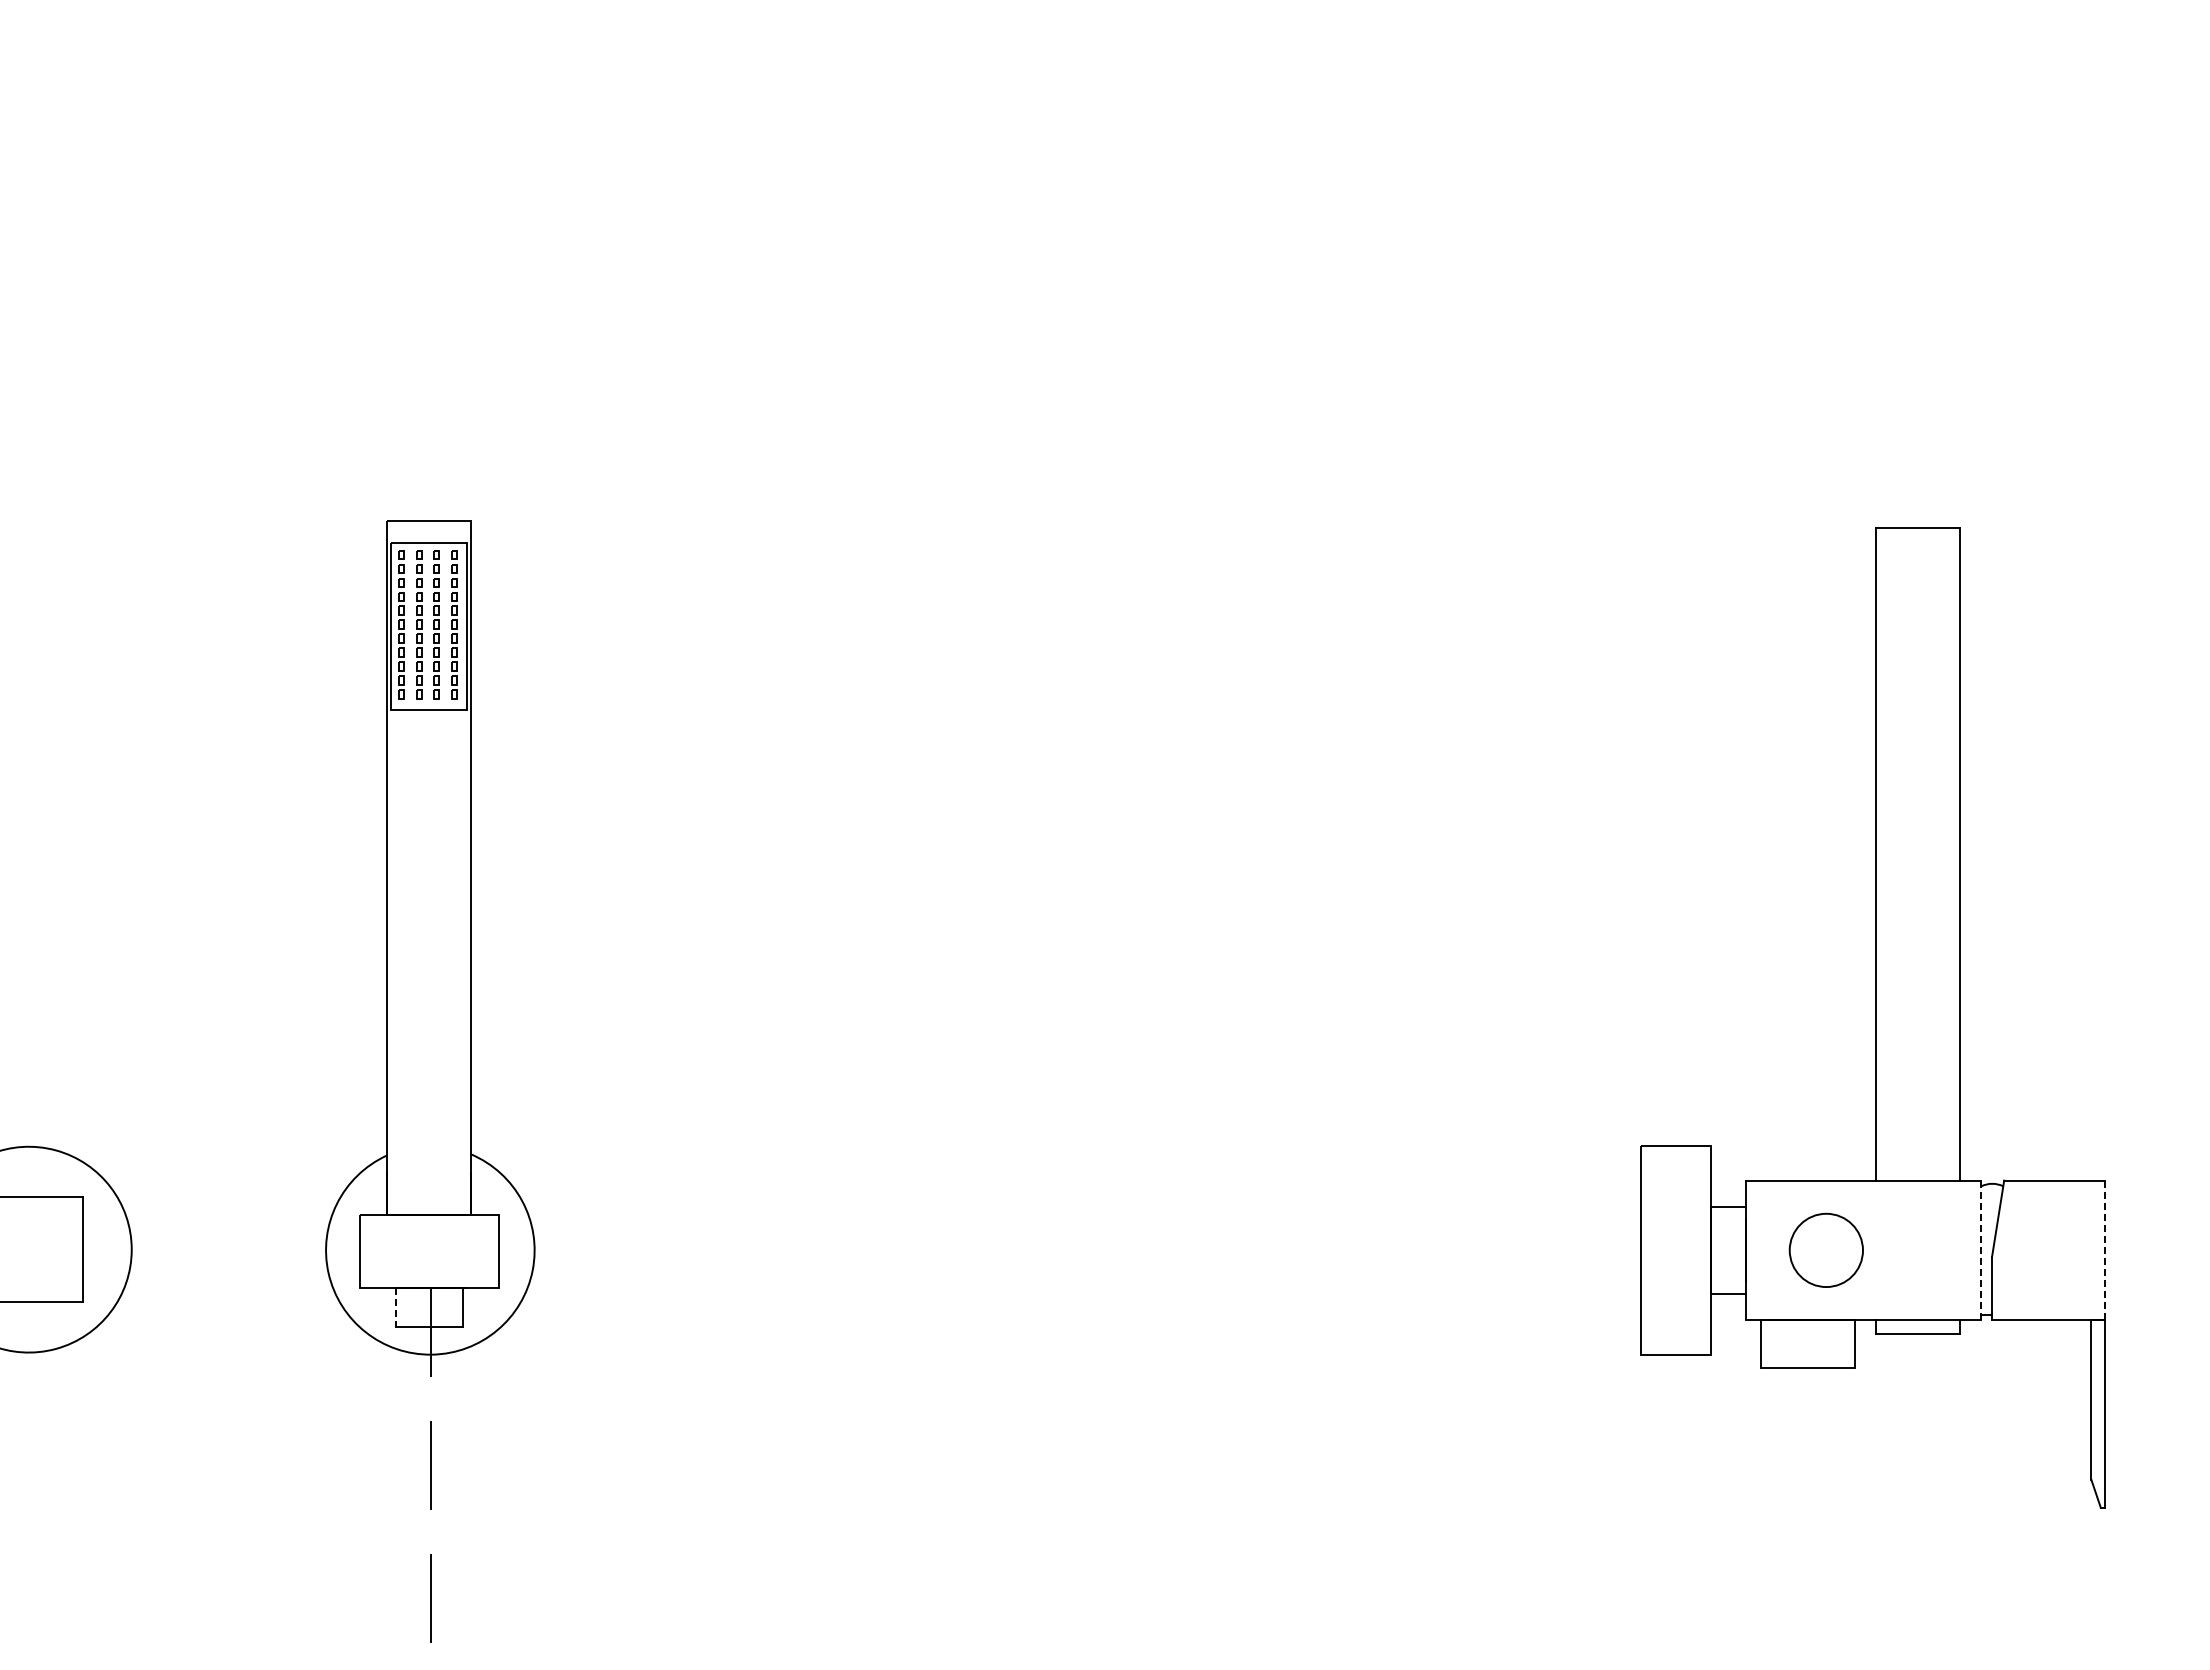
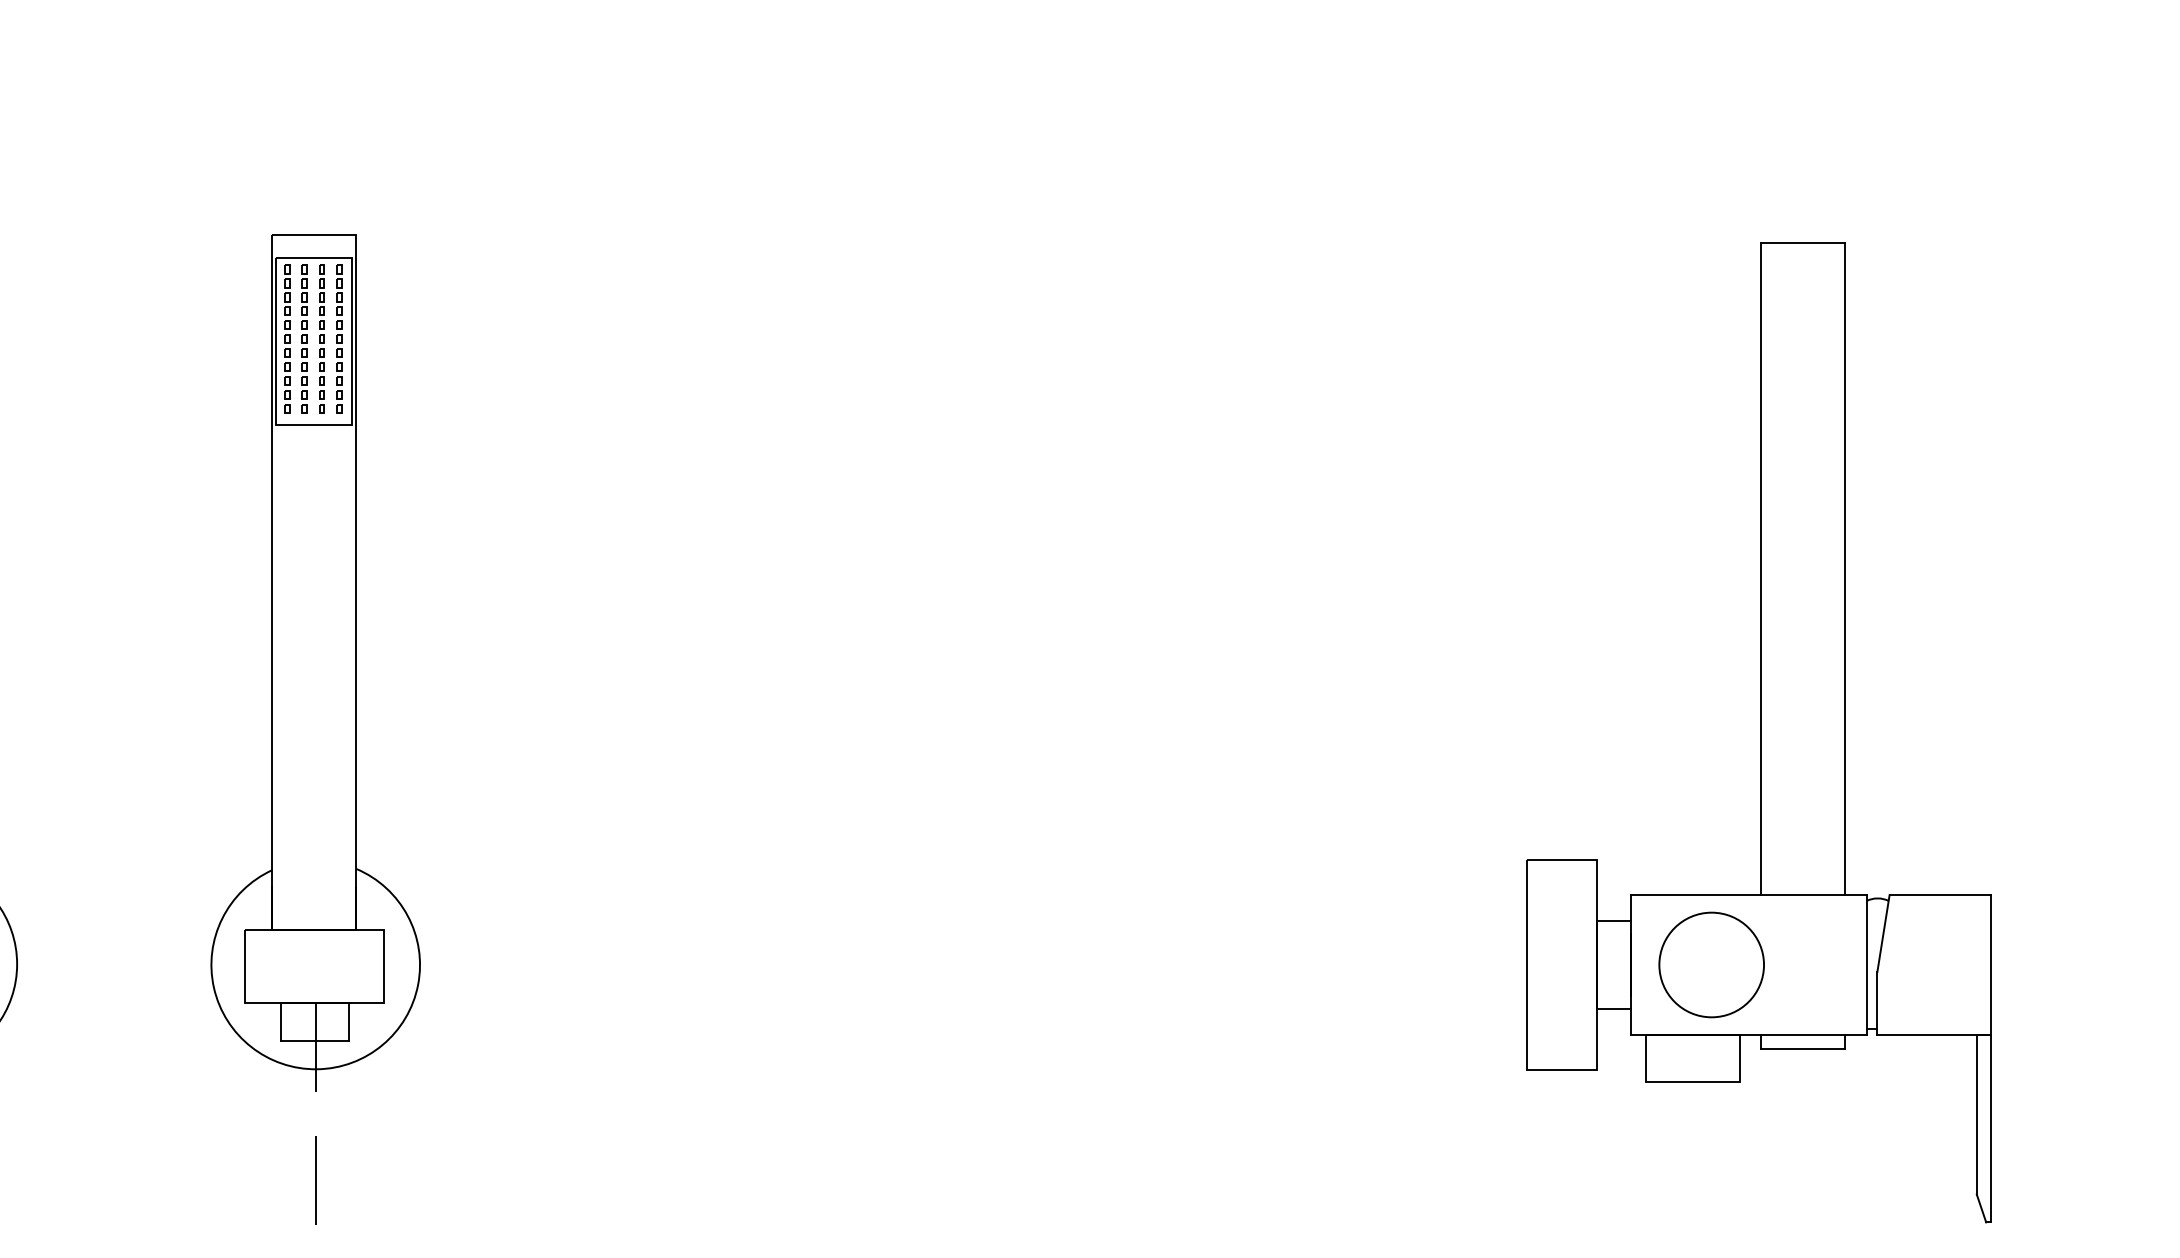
circle: (1826, 1250) -> (1711, 965), size x1.43
line: (1981, 1250) -> (1866, 965), dashed -> solid
line: (2105, 1250) -> (1990, 965), dashed -> solid
line: (395, 1308) -> (280, 1023), dashed -> solid

